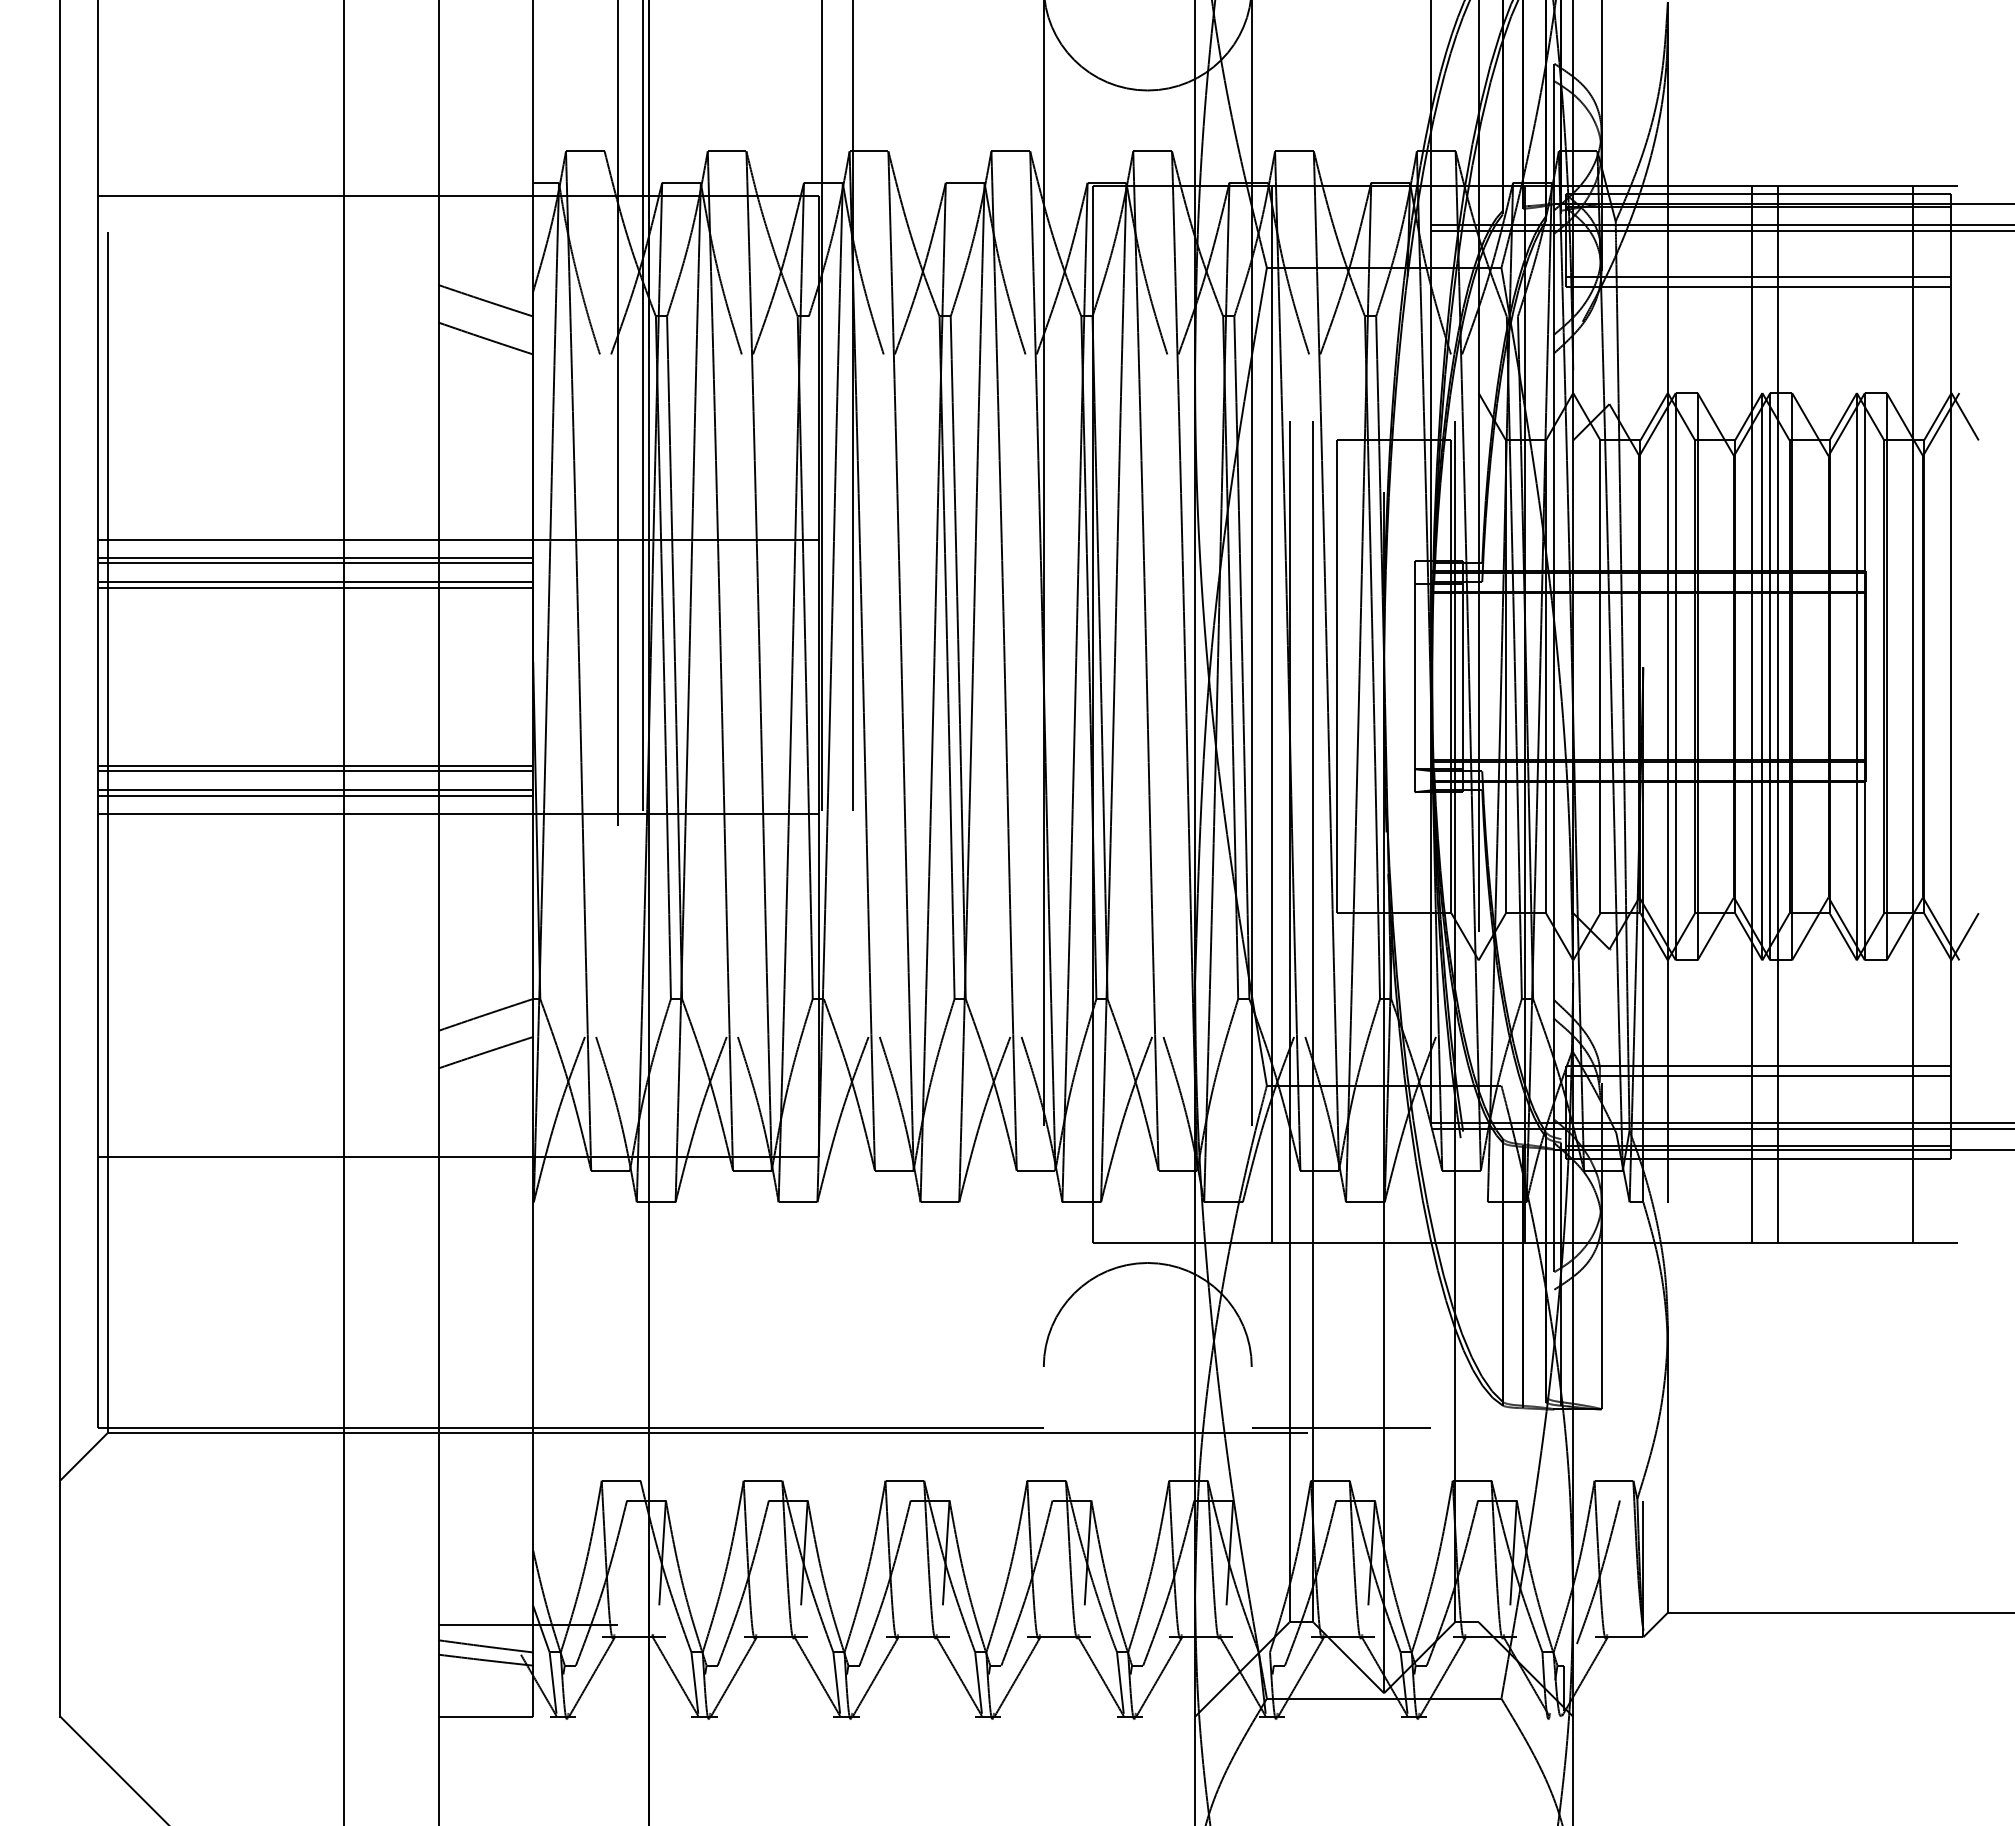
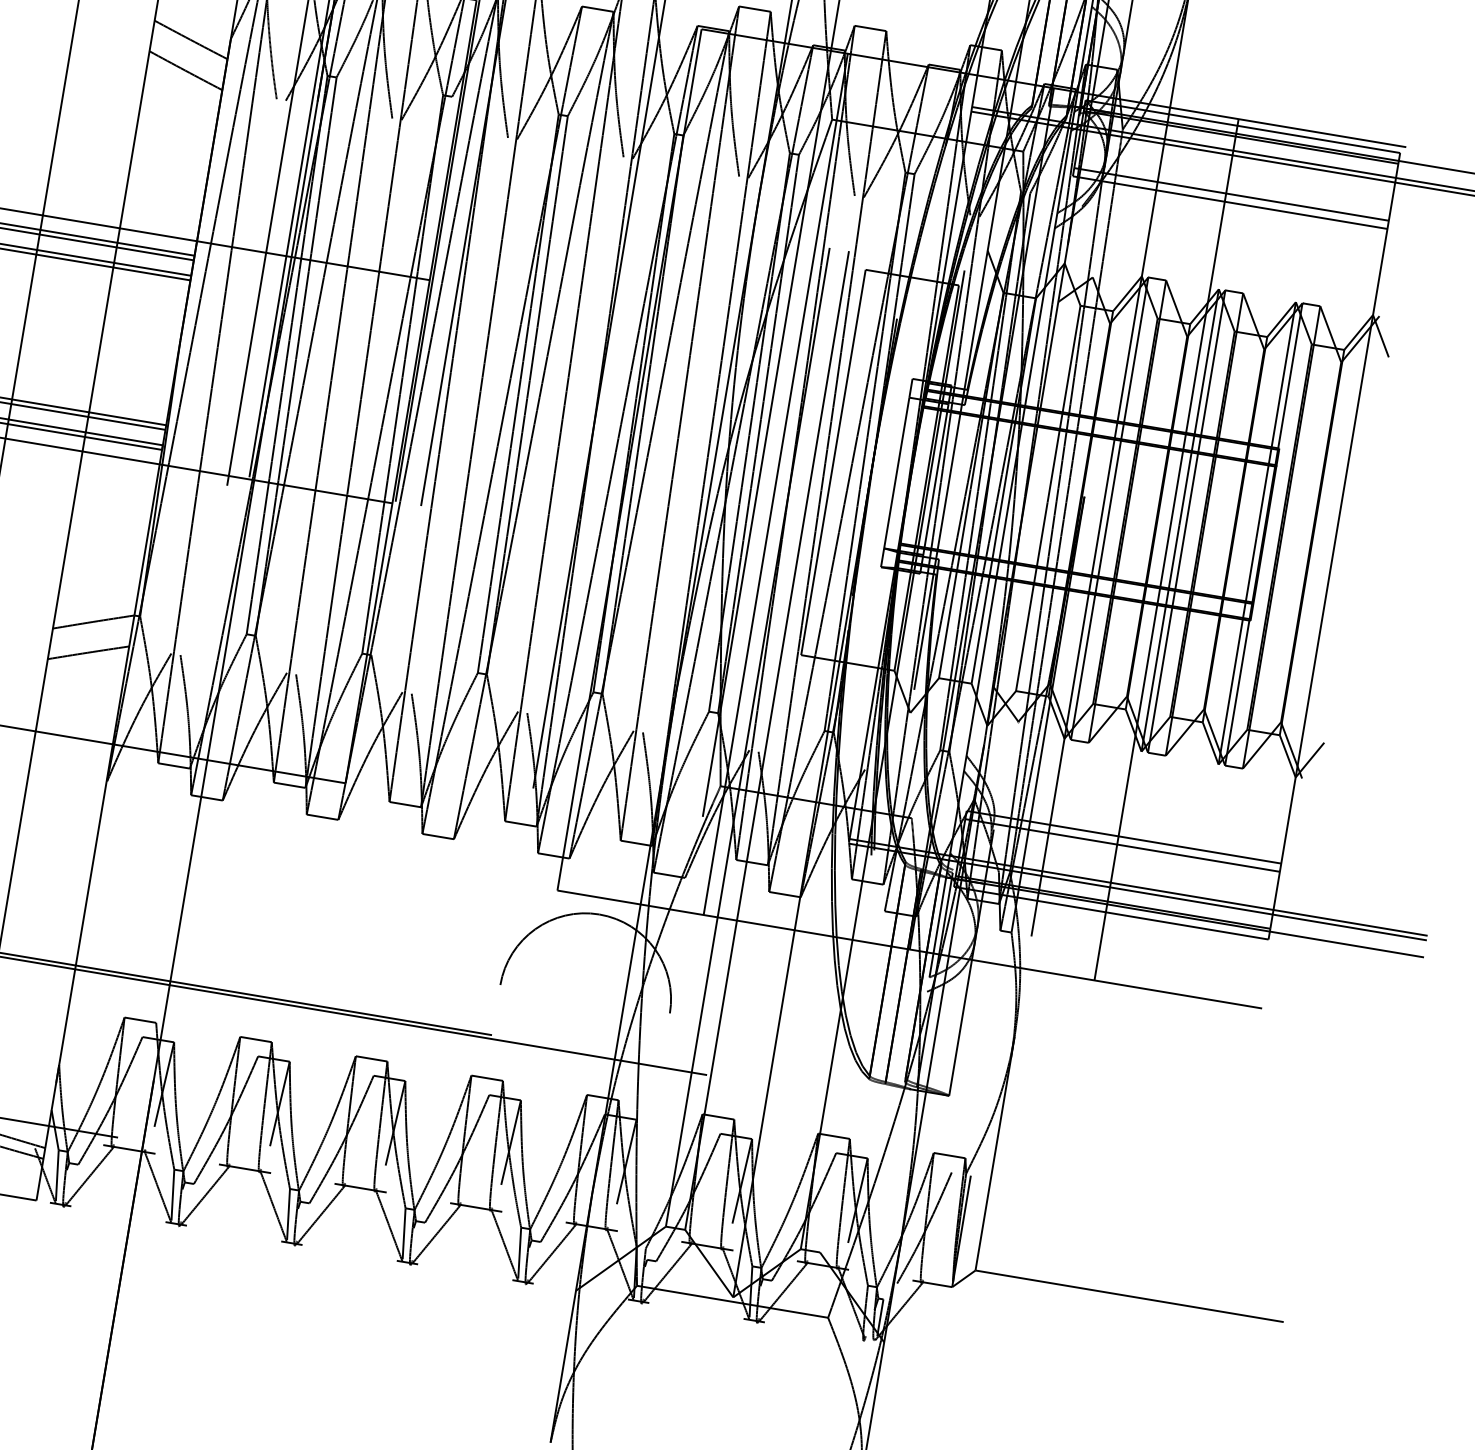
line: (1778, 714) -> (1188, 553), removed
line: (1912, 714) -> (1297, 571), removed
line: (1341, 1428) -> (734, 1075), removed

